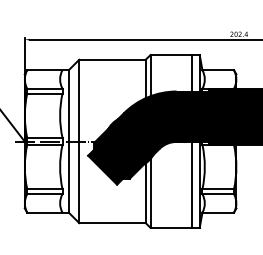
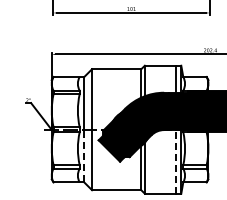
line: (69, 176) -> (84, 155), solid -> dashed
line: (191, 184) -> (175, 161), solid -> dashed

